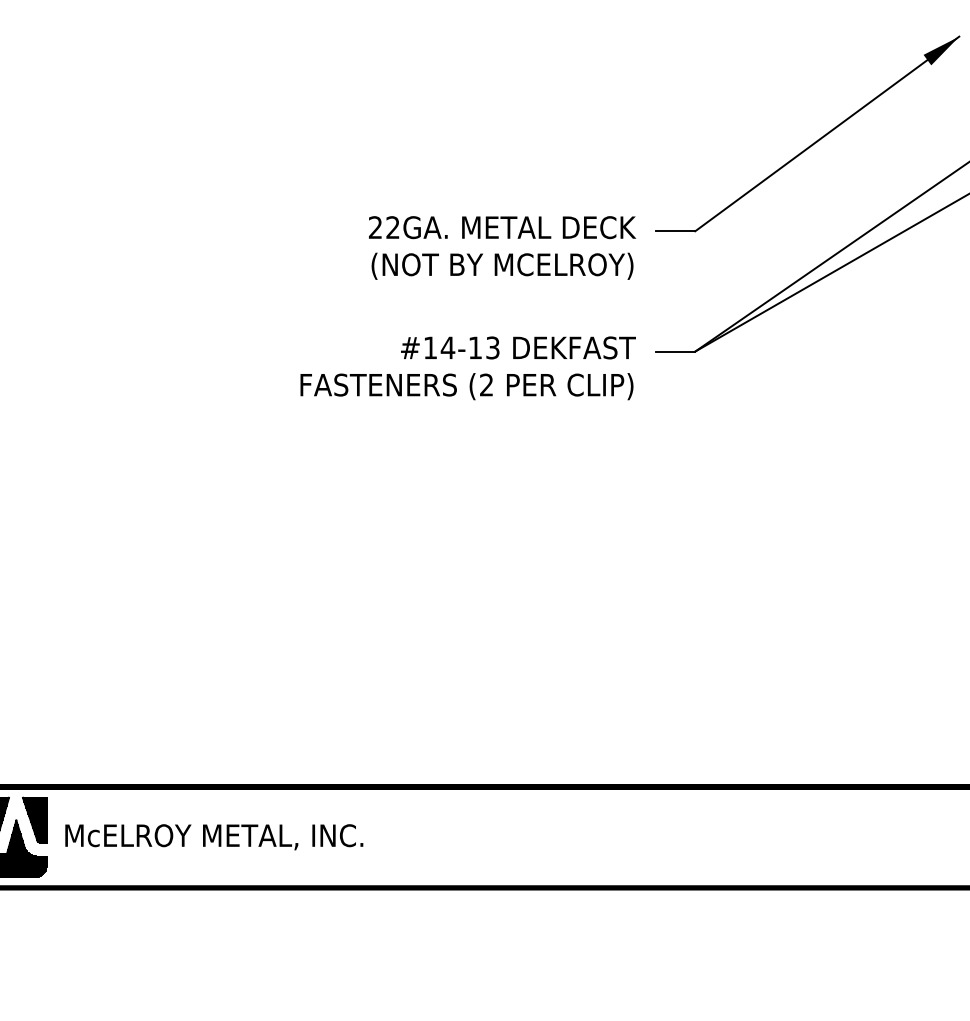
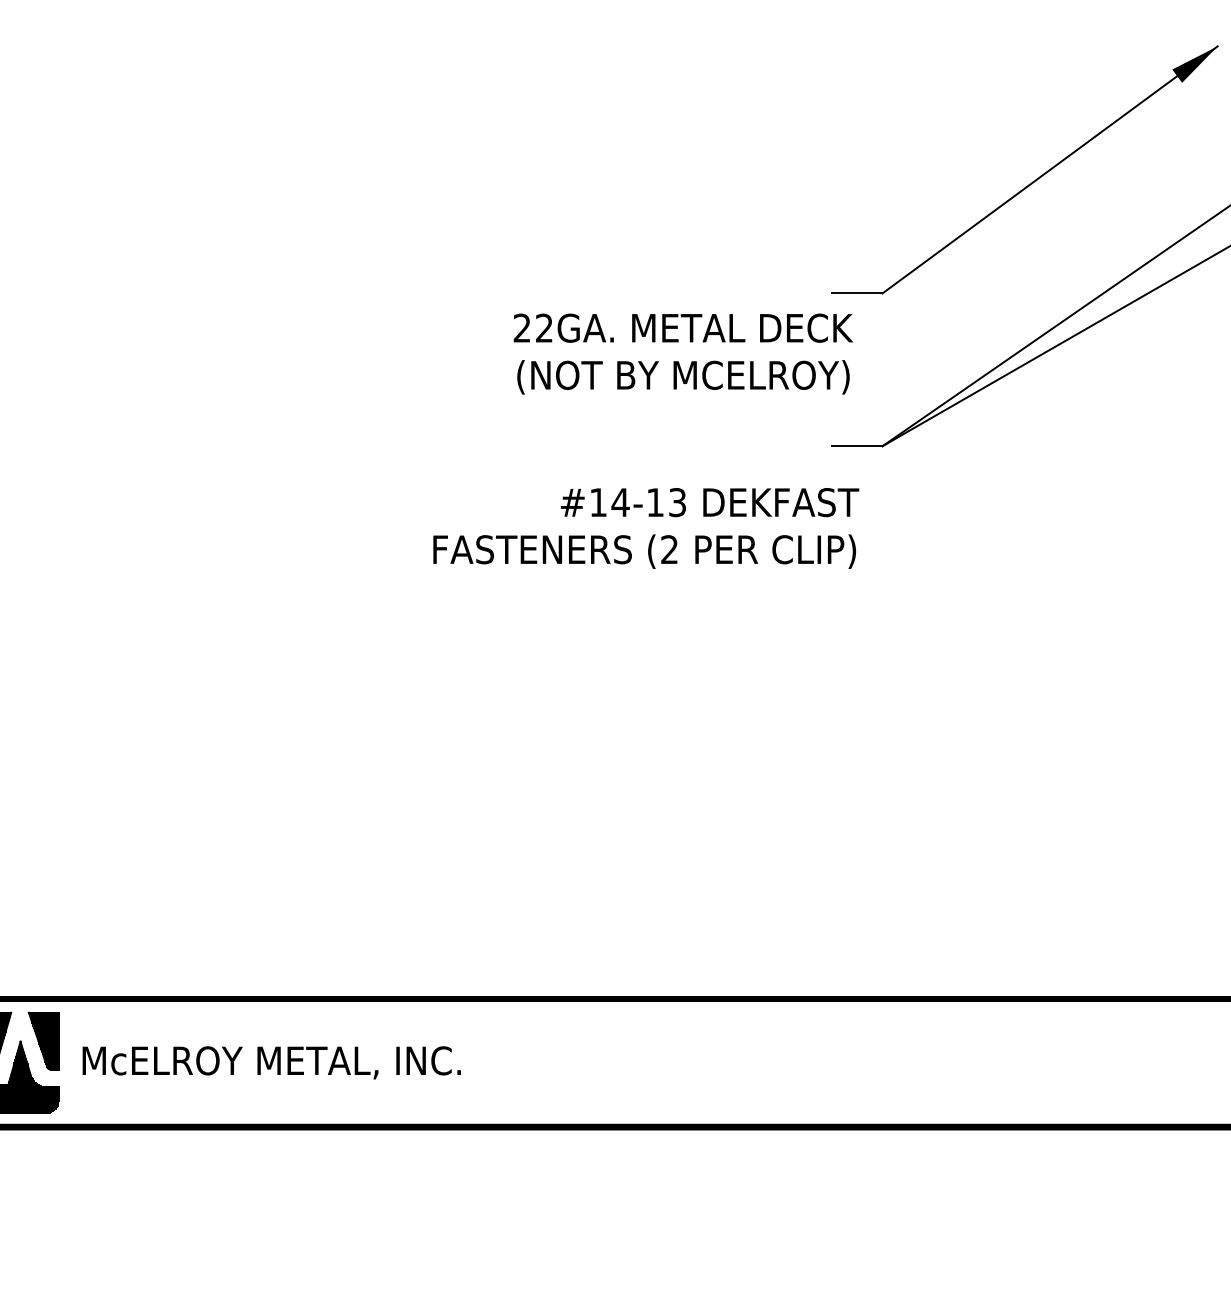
text: (502, 247) -> (683, 353), moved
text: (467, 368) -> (645, 528), moved

